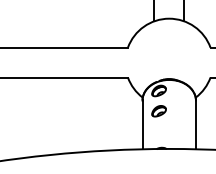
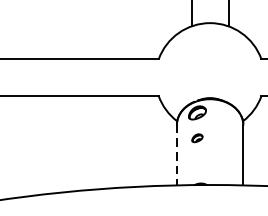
part: (158, 111) -> (196, 138), size x0.6
line: (142, 125) -> (176, 155), solid -> dashed

